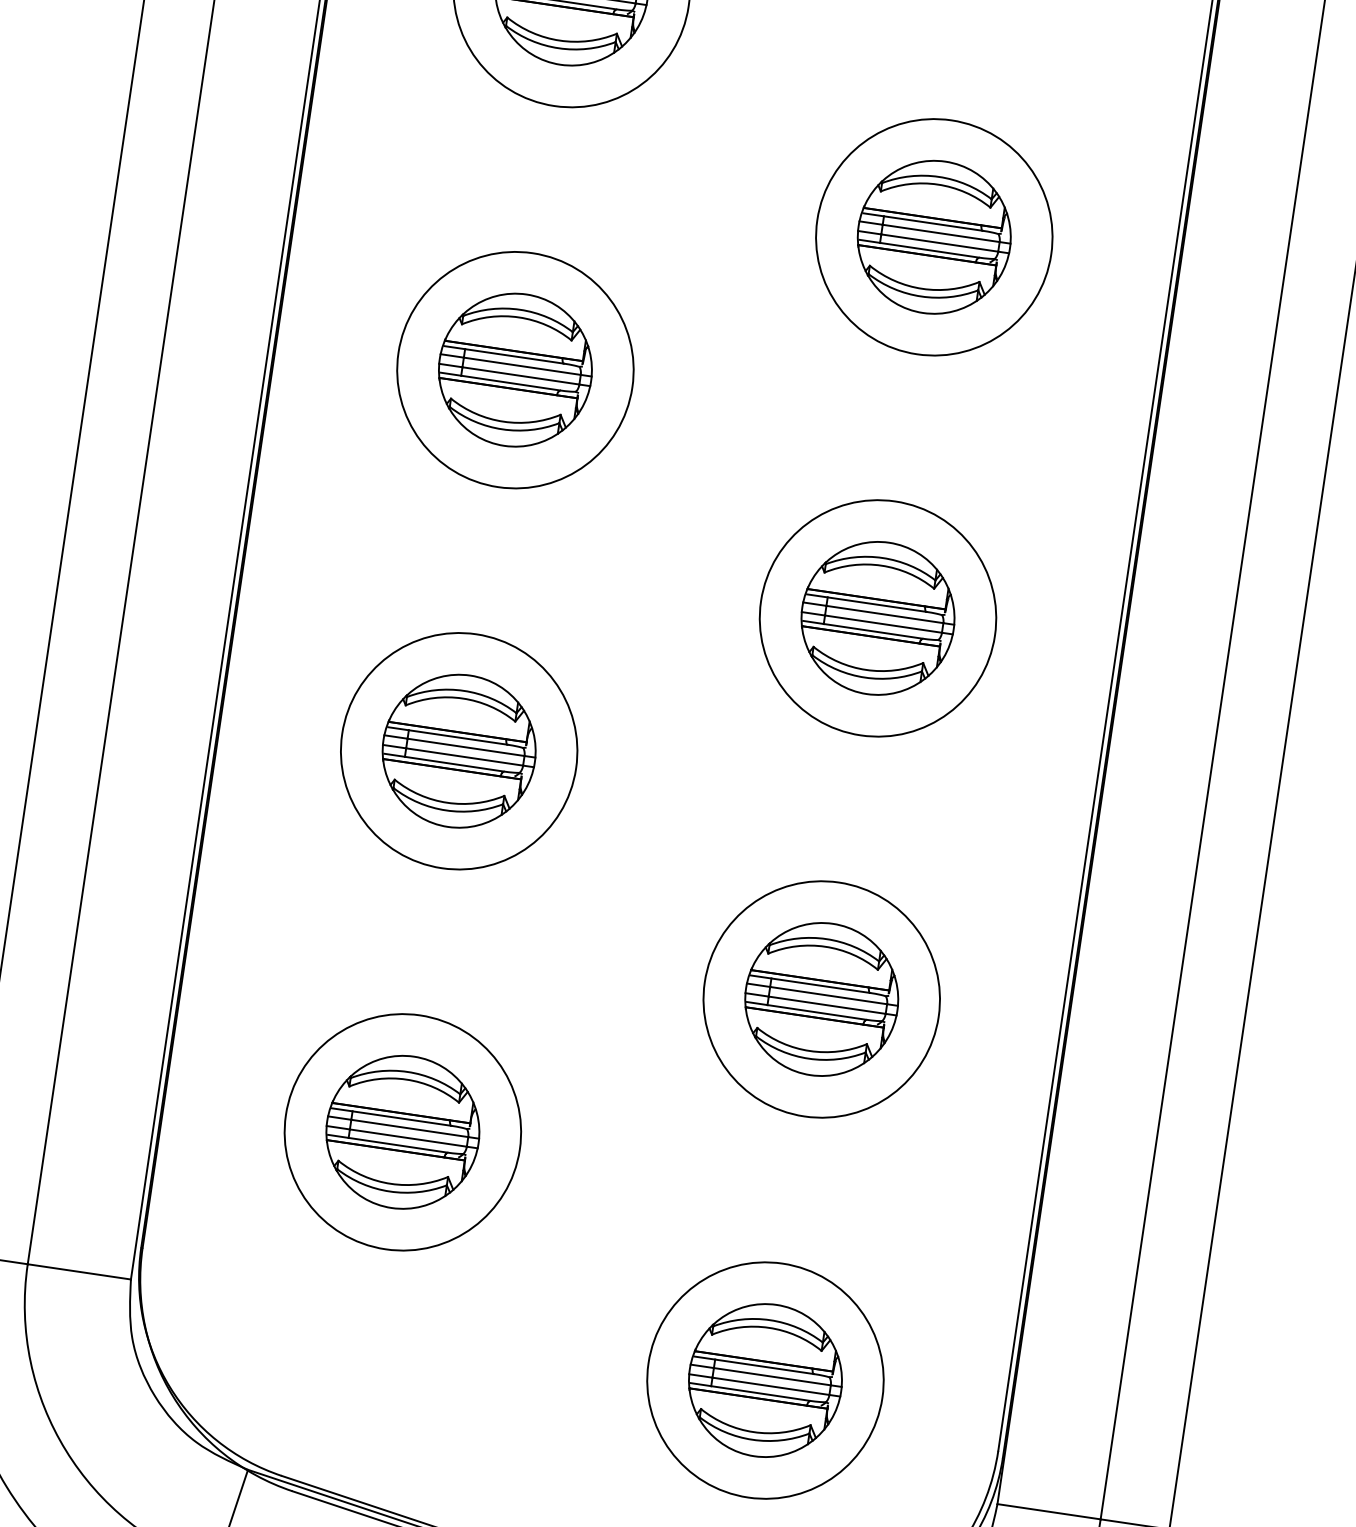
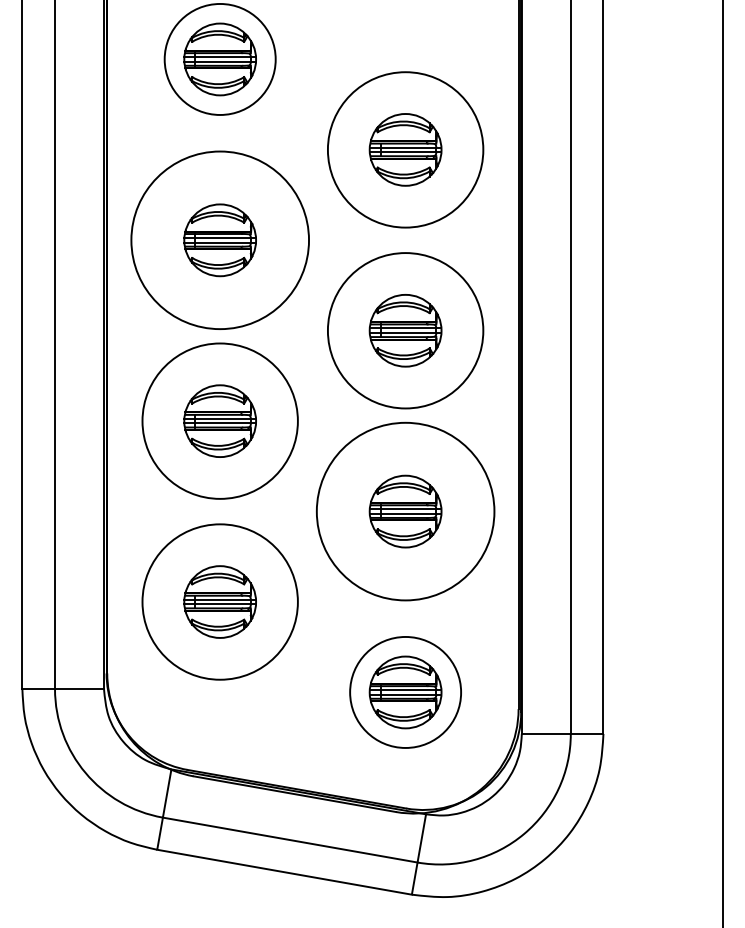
circle: (934, 236) -> (405, 149), size x1.4
circle: (514, 368) -> (219, 239), size x1.6
circle: (877, 617) -> (405, 330), size x1.4
circle: (457, 749) -> (219, 420), size x1.4
circle: (821, 999) -> (405, 511), size x1.6
circle: (401, 1130) -> (219, 601), size x1.4

